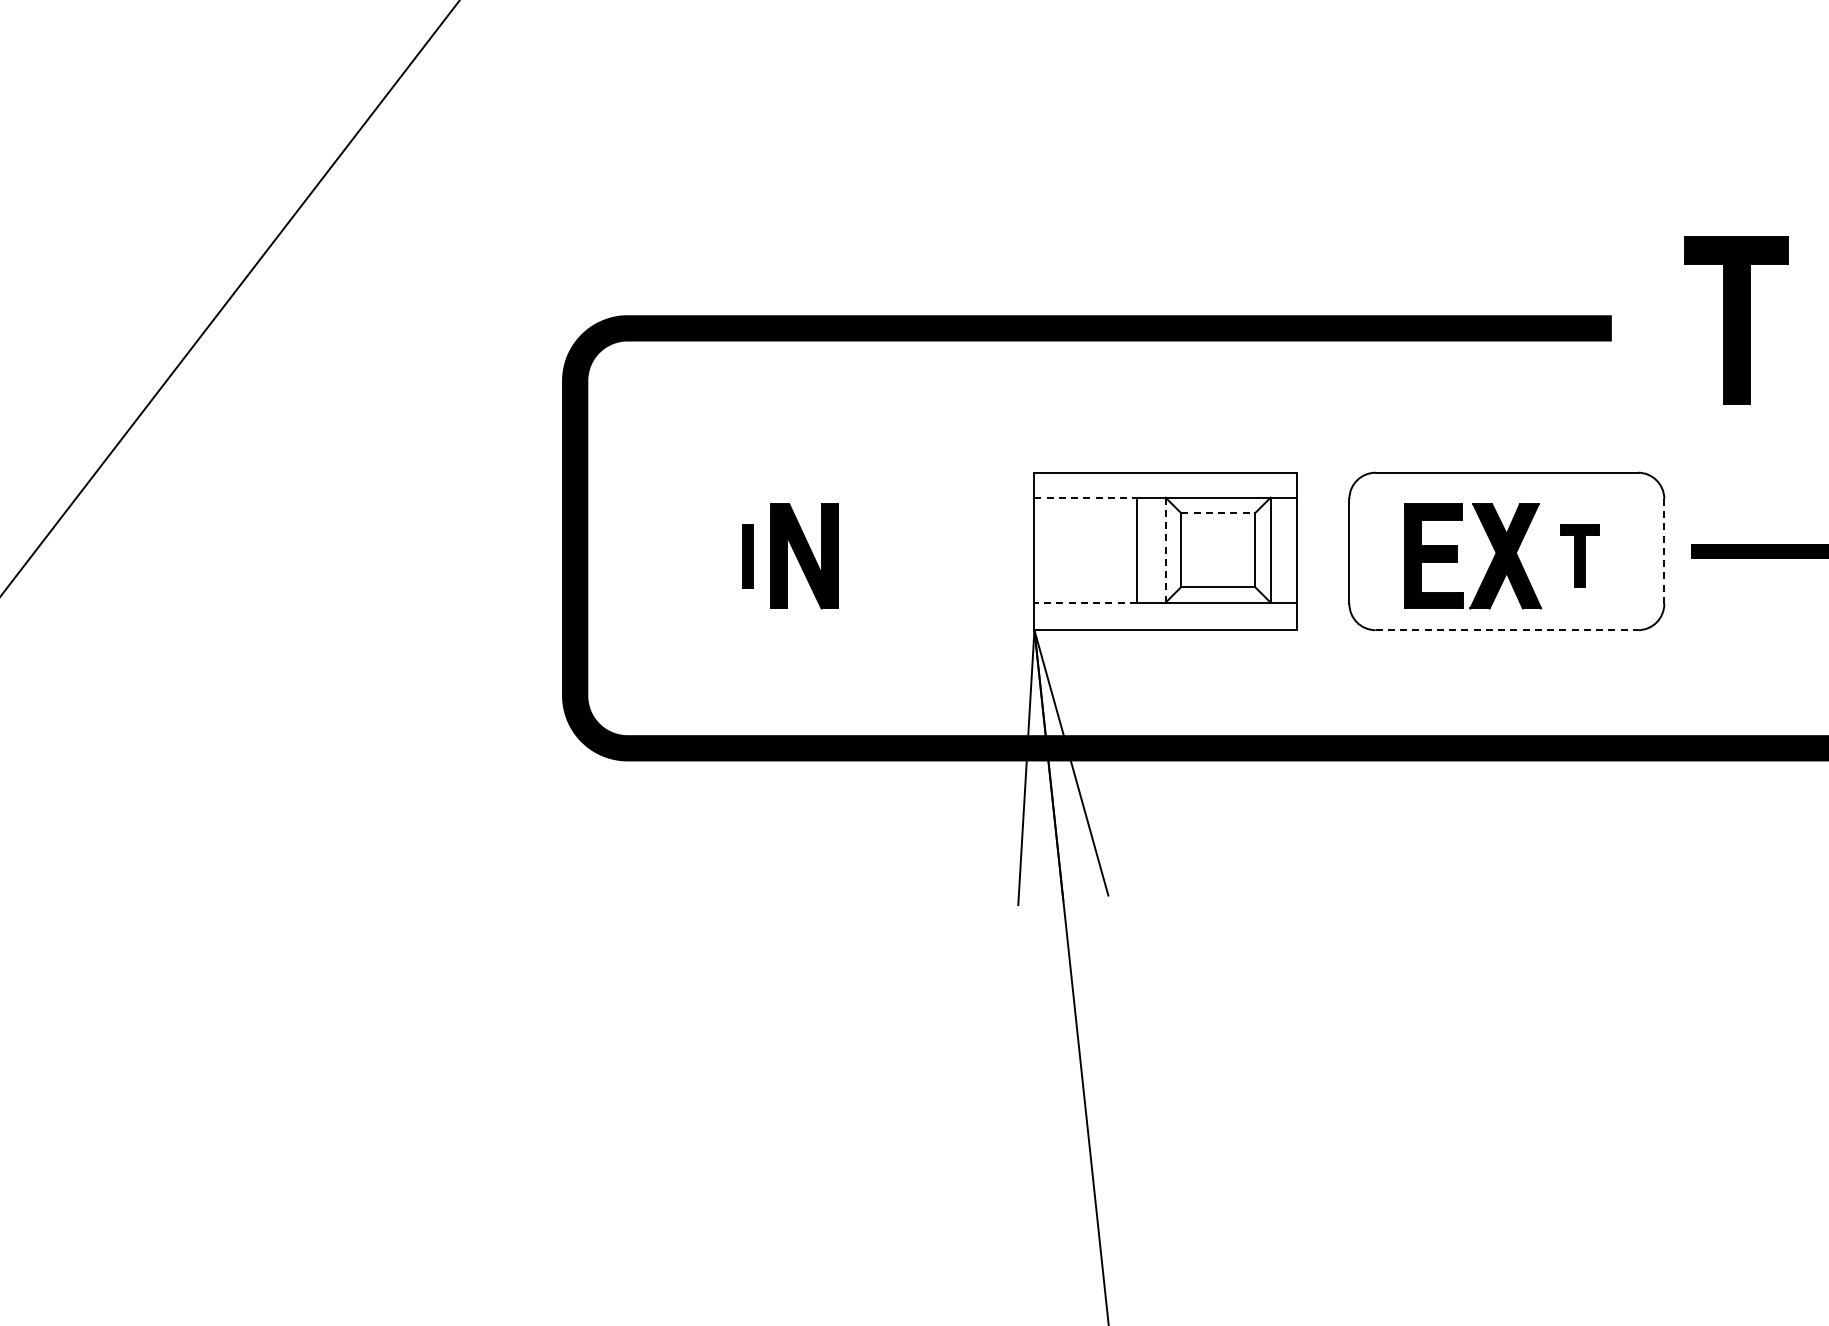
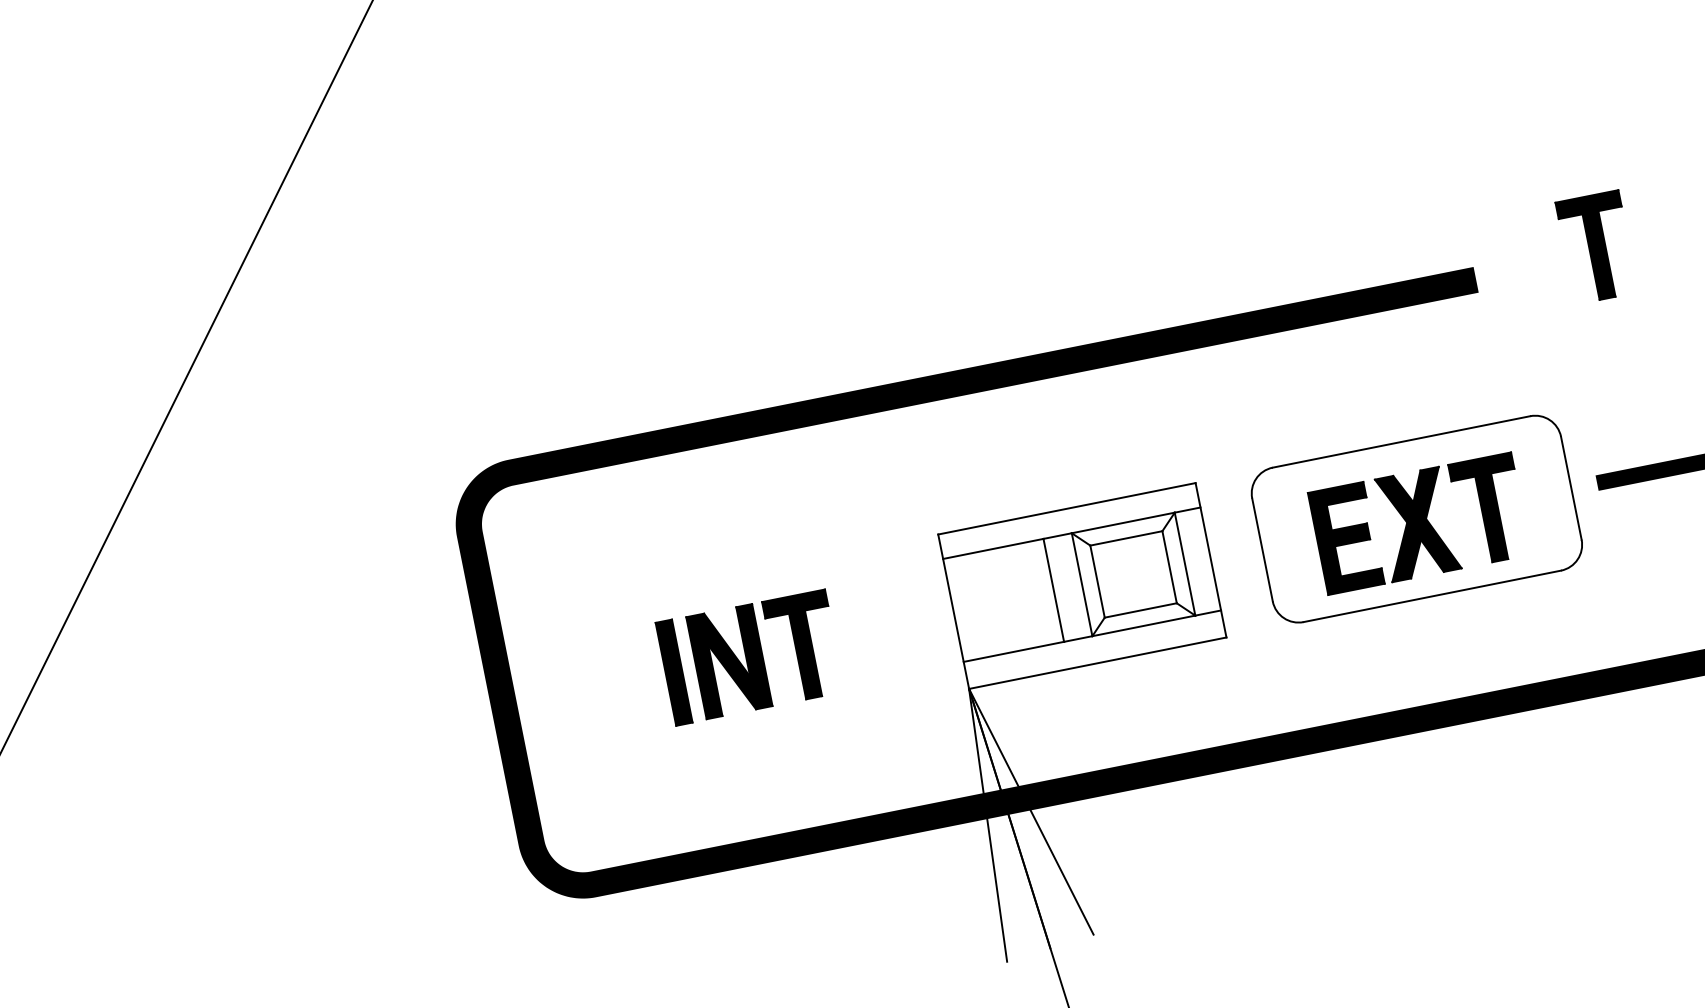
part: (1736, 319) -> (1596, 246), size x0.62
line: (1086, 497) -> (994, 548), dashed -> solid
line: (1218, 513) -> (1126, 538), dashed -> solid
line: (1165, 549) -> (1081, 584), dashed -> solid
line: (1664, 551) -> (1571, 488), dashed -> solid
part: (880, 555) -> (803, 645), added
part: (1579, 555) -> (1488, 508), size x1.67
part: (748, 556) -> (674, 672), size x1.67
line: (1085, 602) -> (1013, 651), dashed -> solid
line: (1507, 630) -> (1433, 596), dashed -> solid

